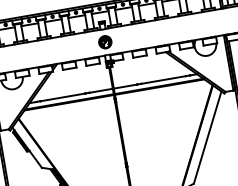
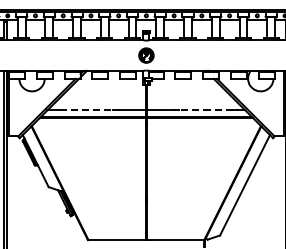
line: (163, 80) -> (205, 110), solid -> dashed
line: (62, 97) -> (86, 110), solid -> dashed

